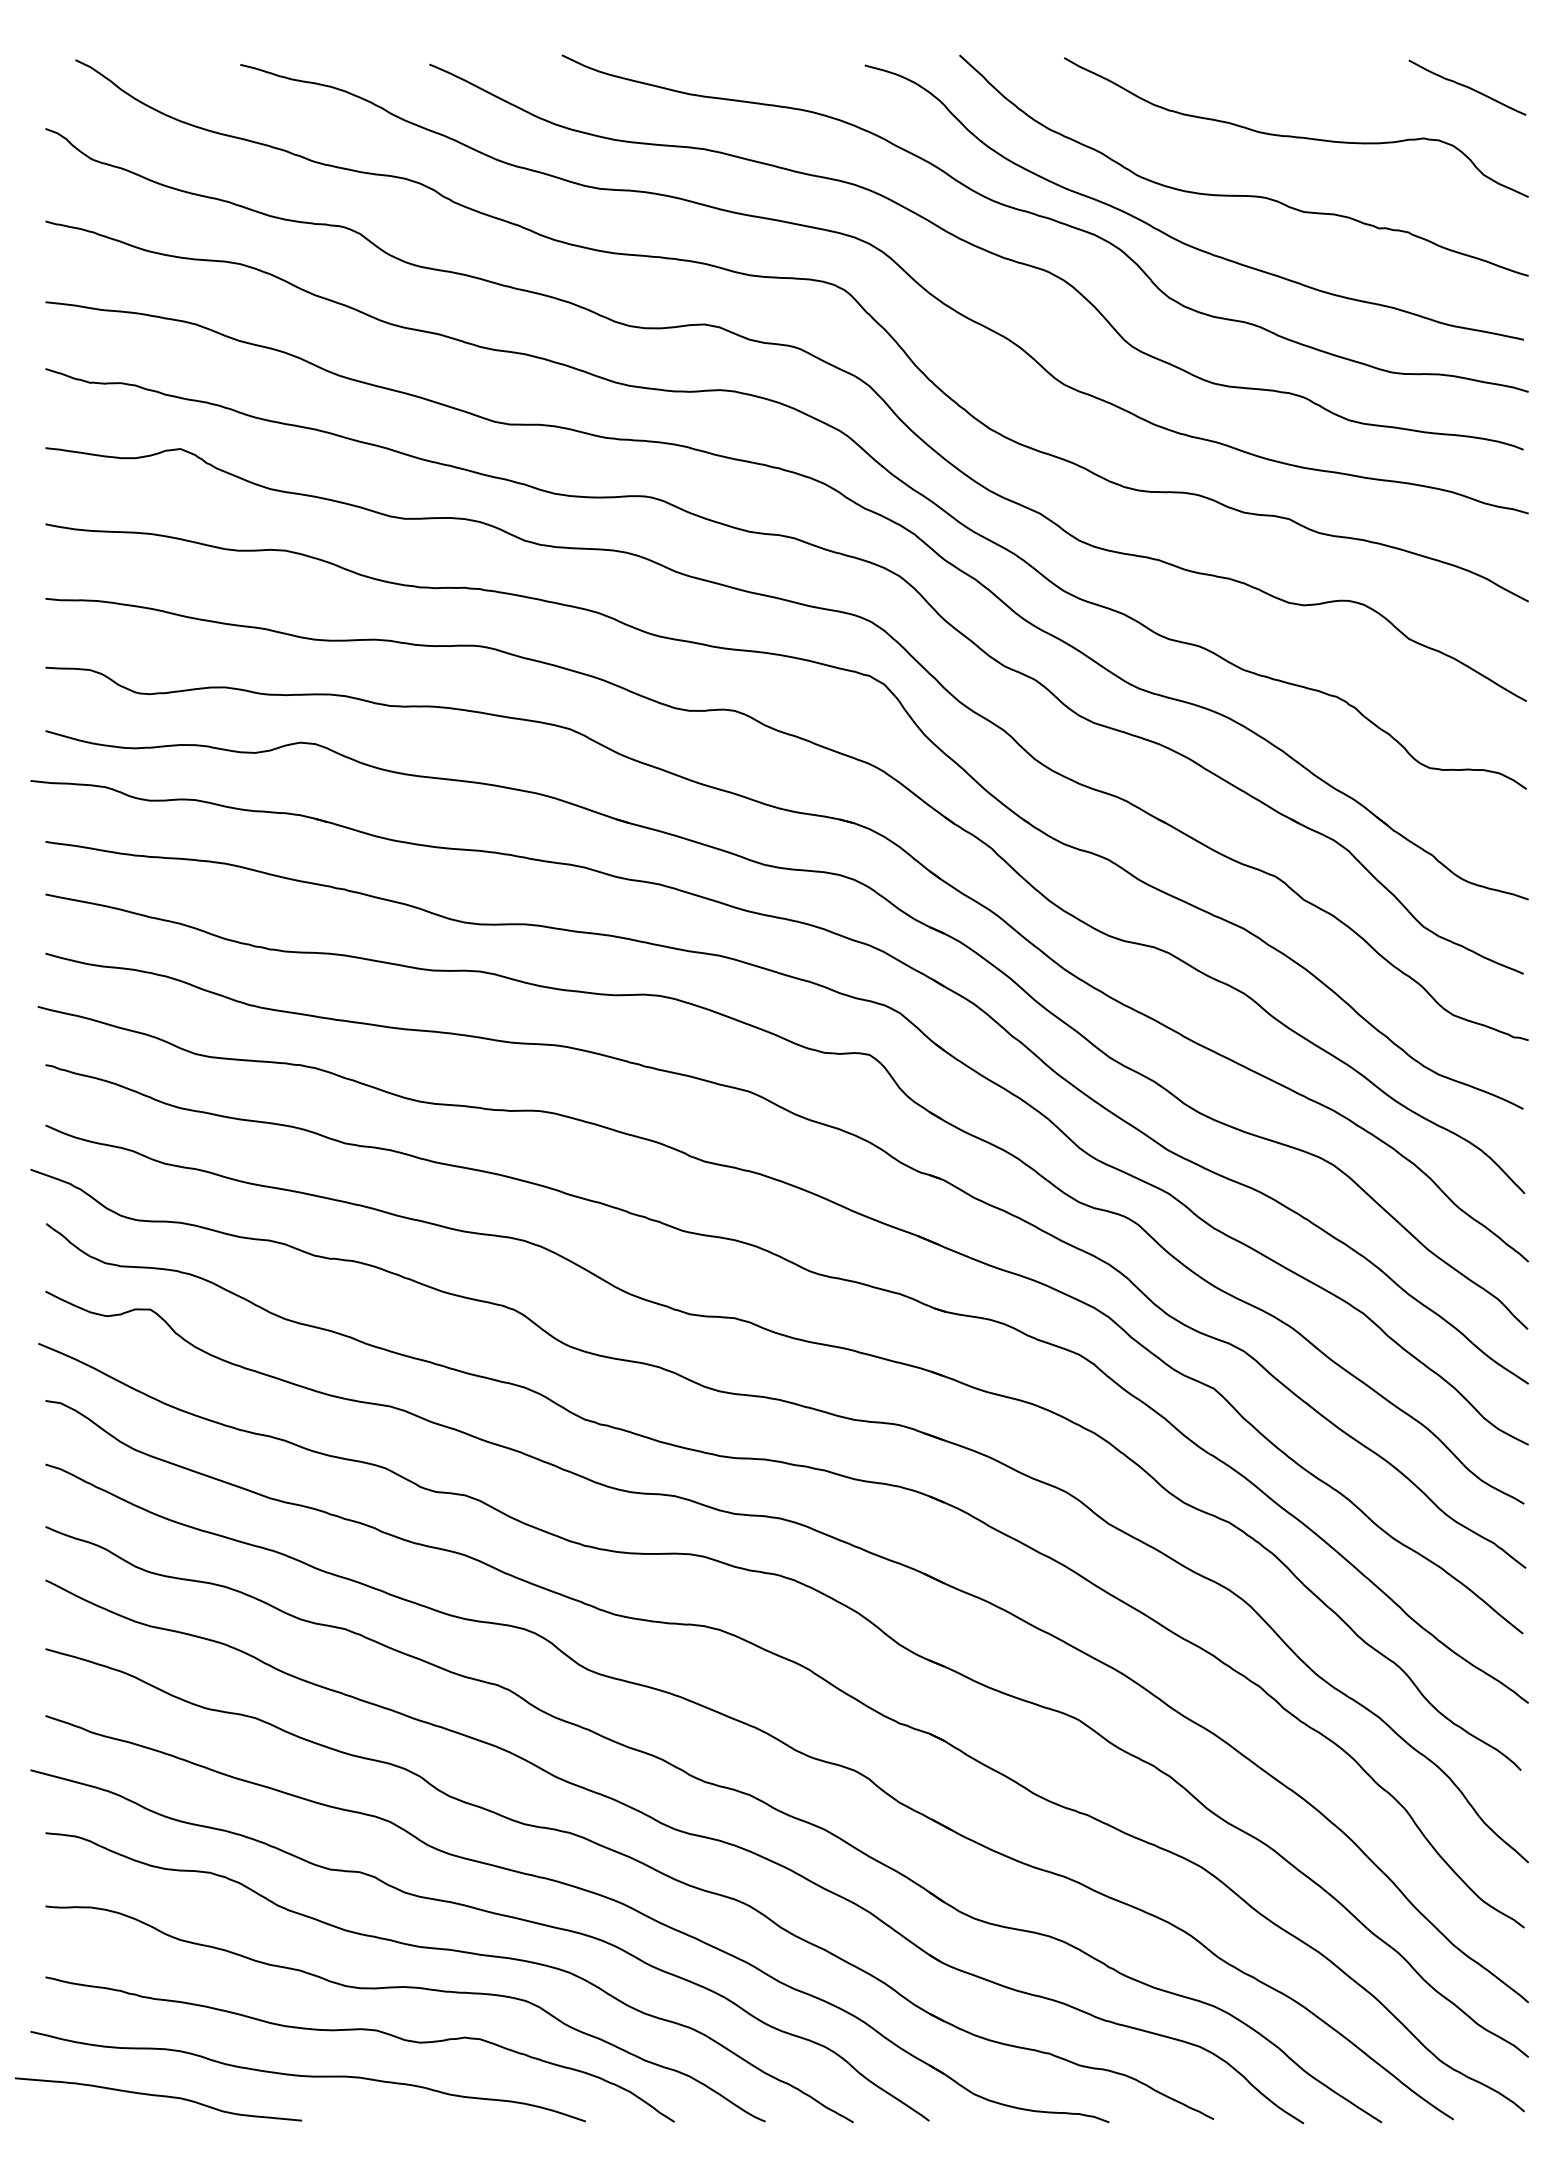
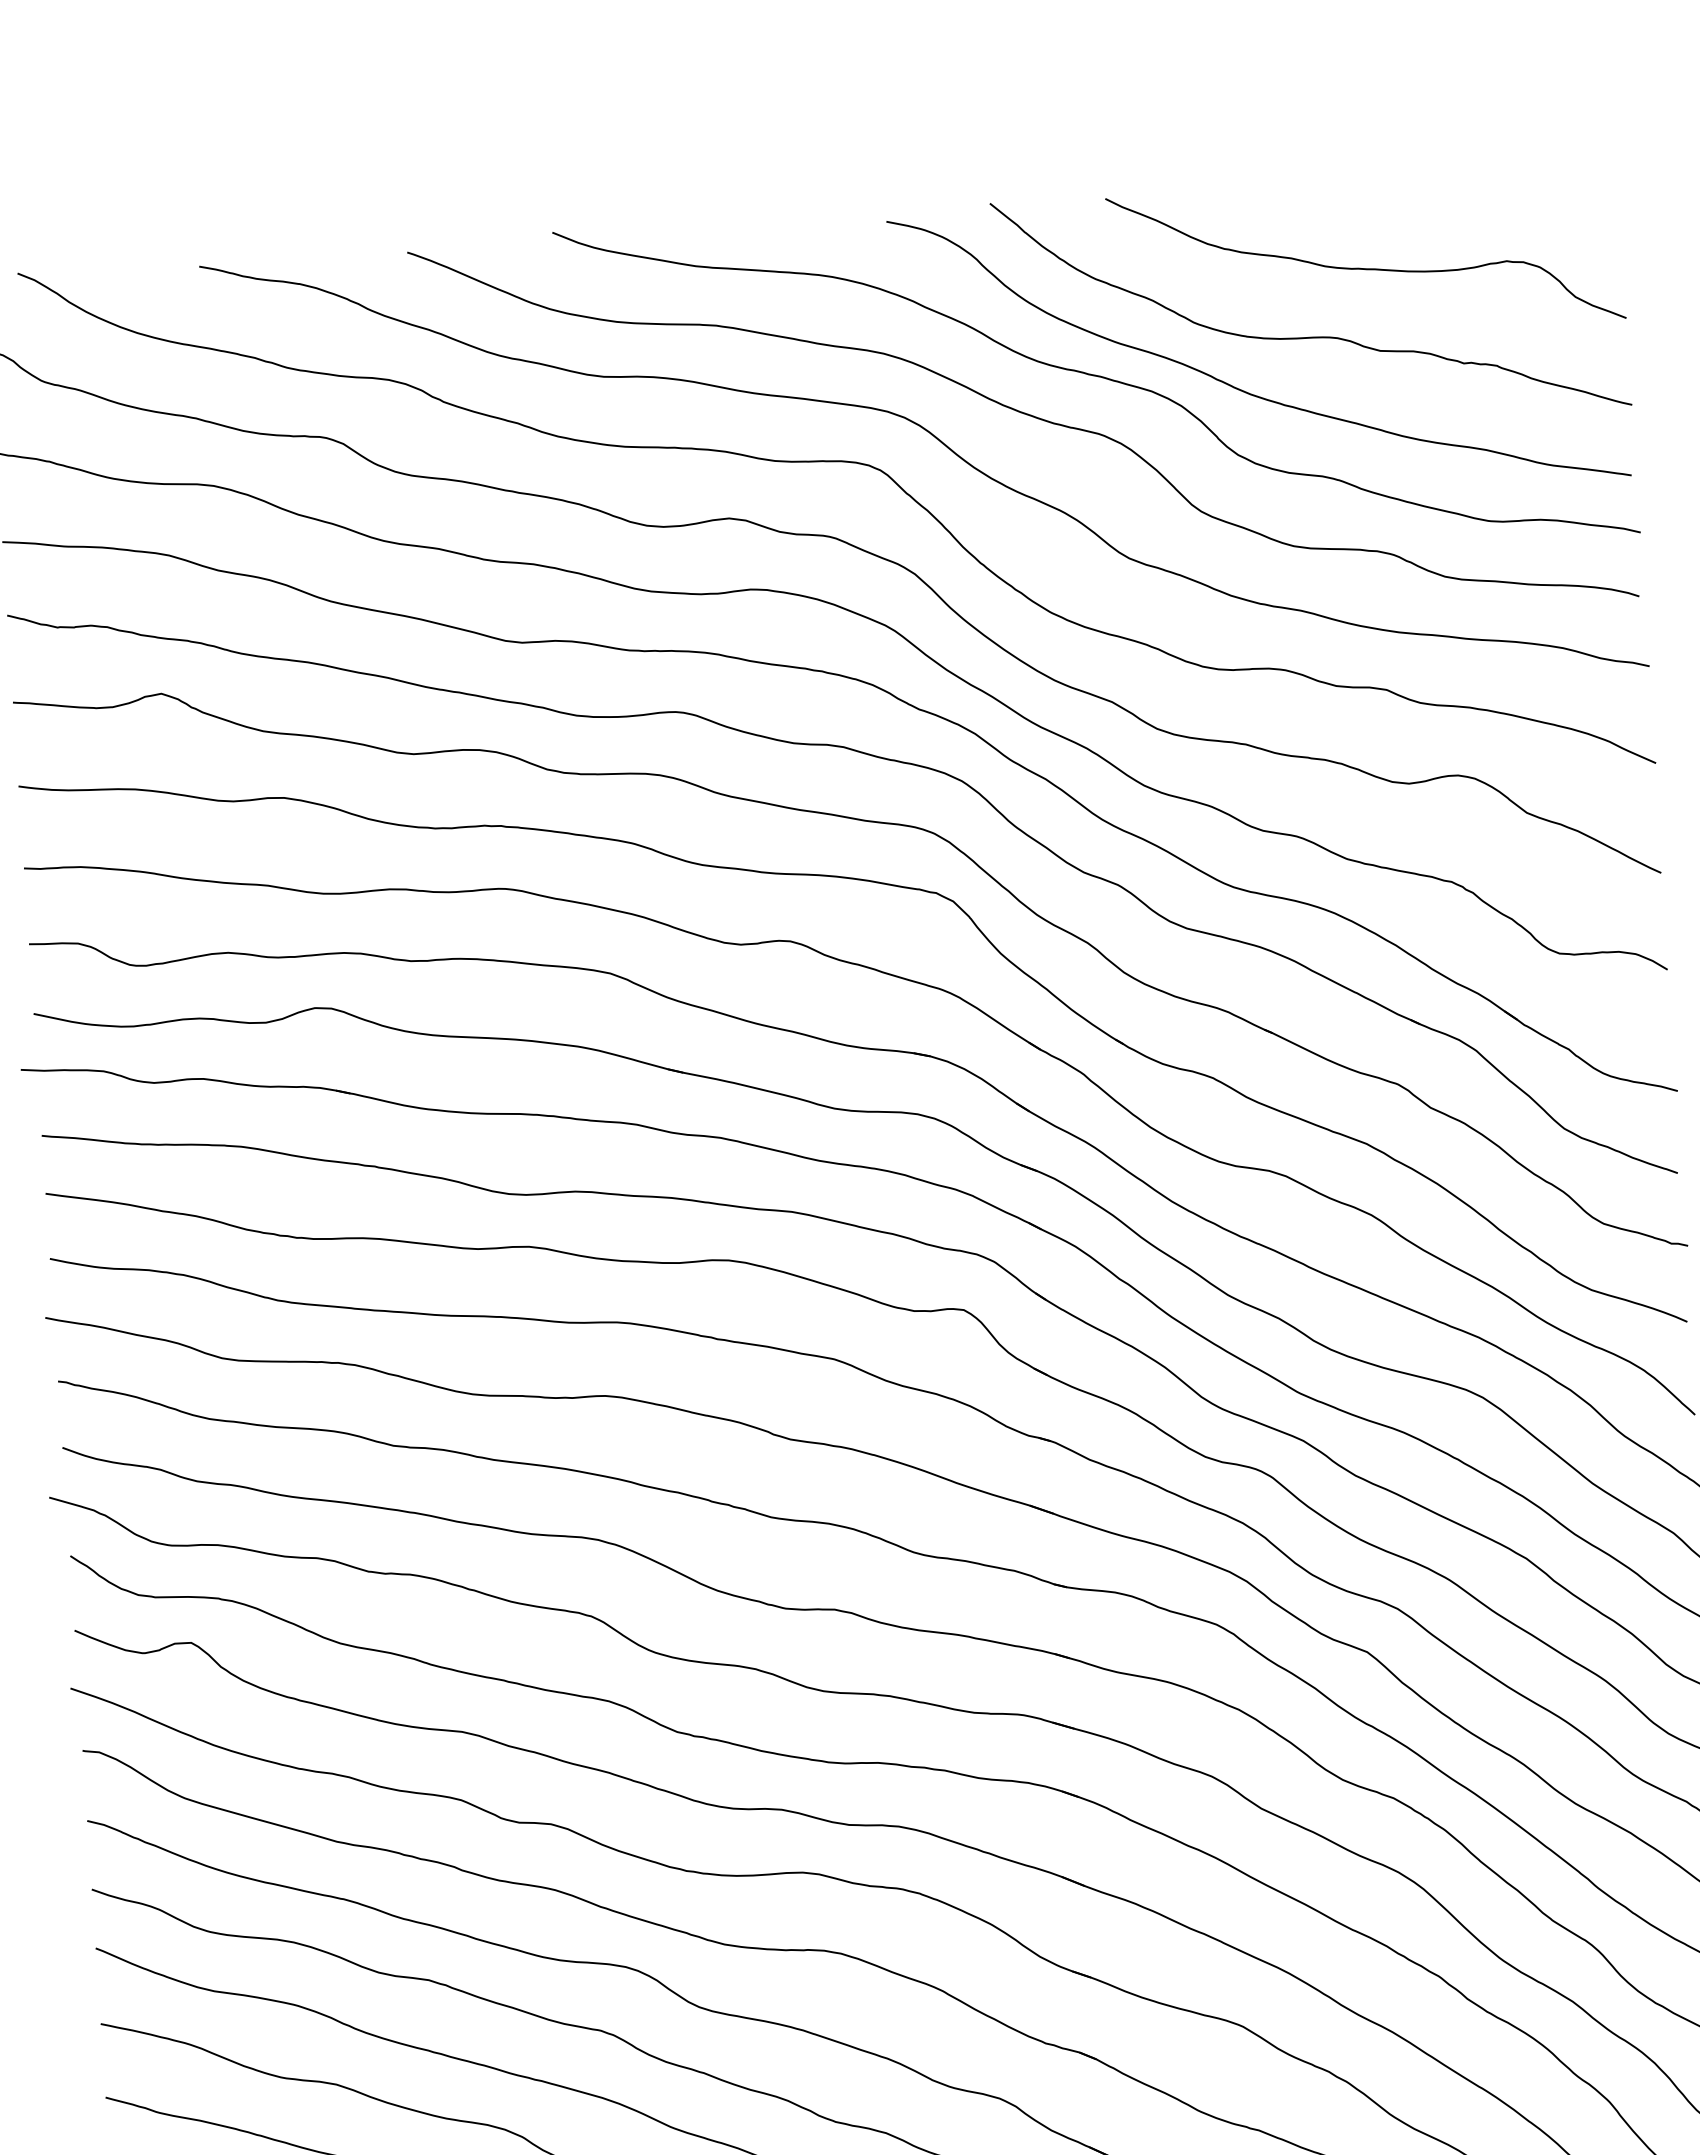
curve: (1467, 87) -> (1551, 201), removed

